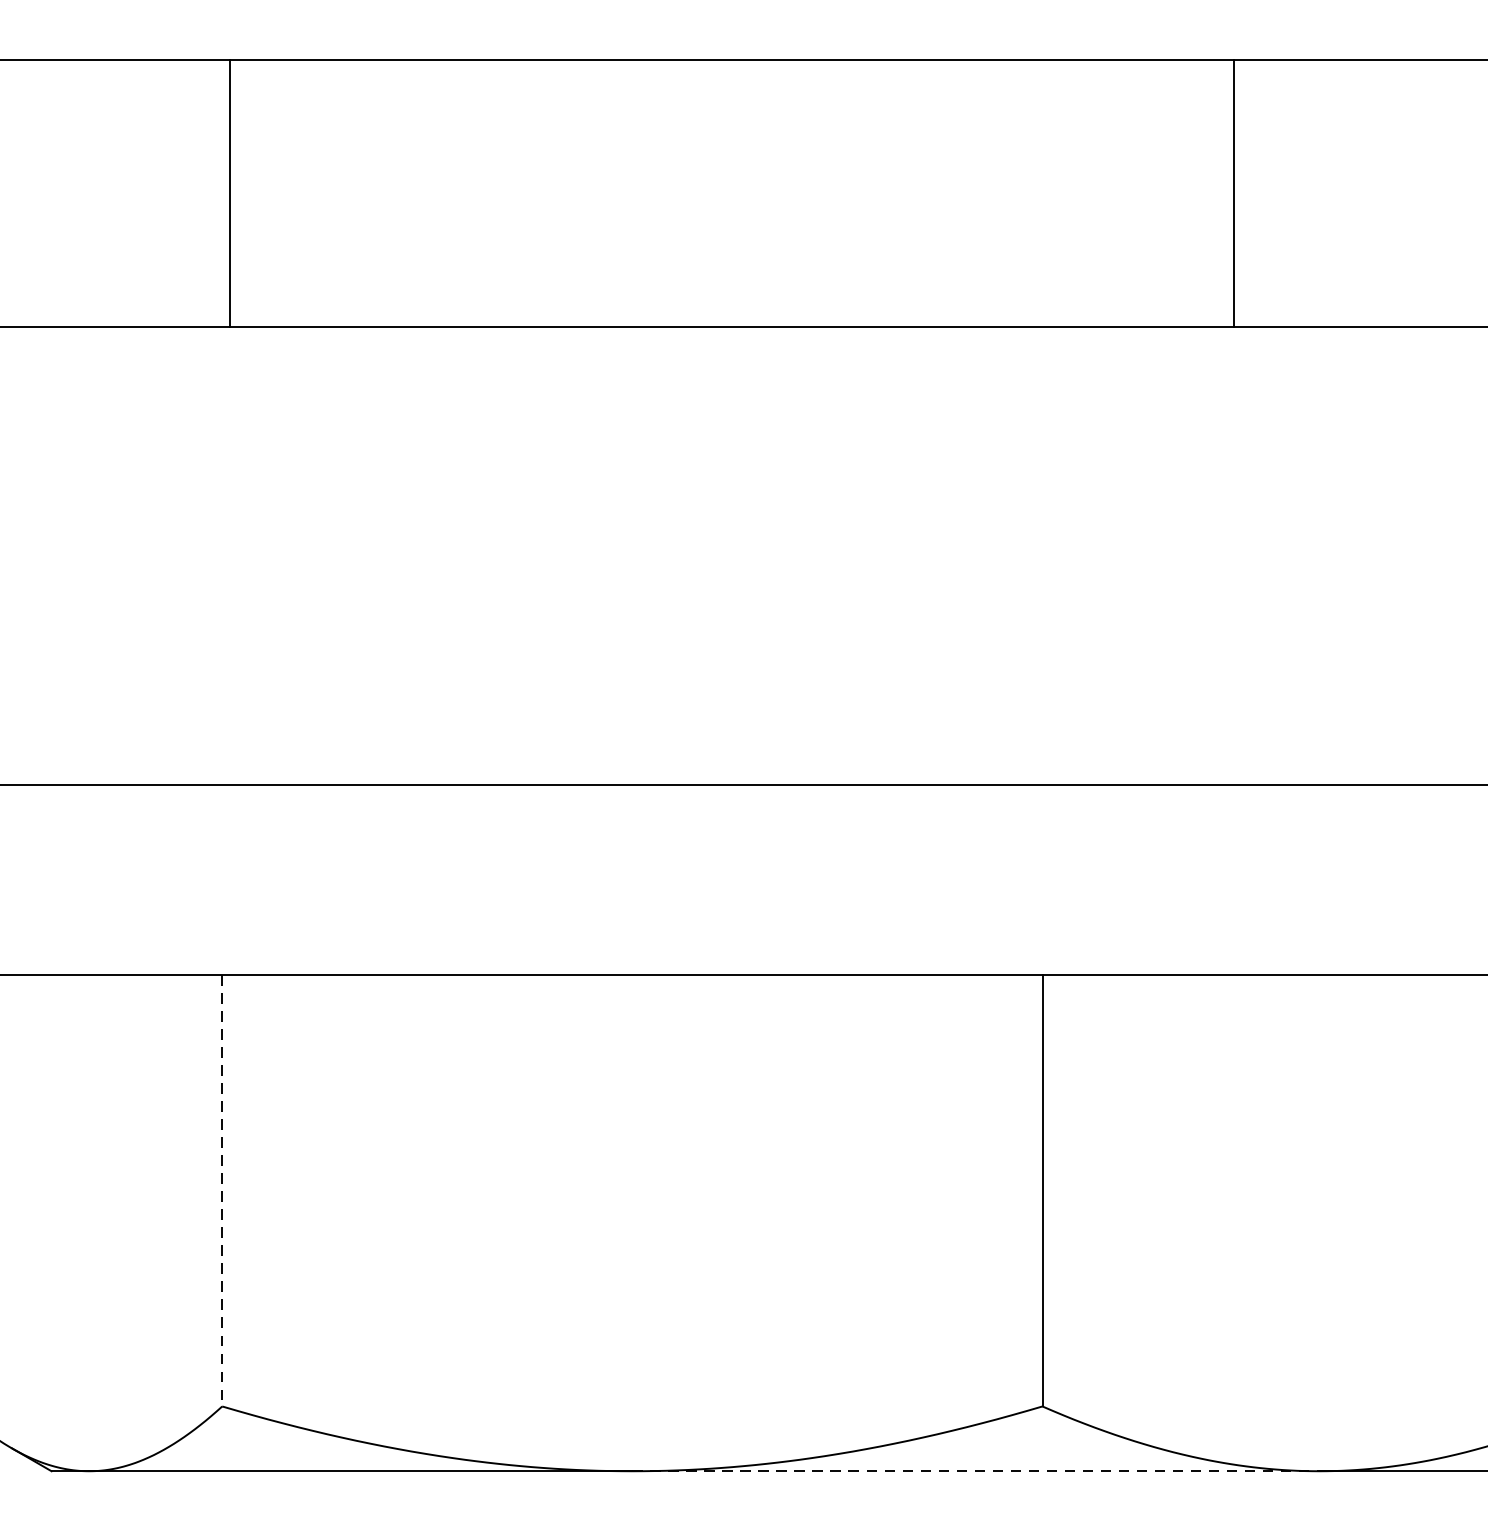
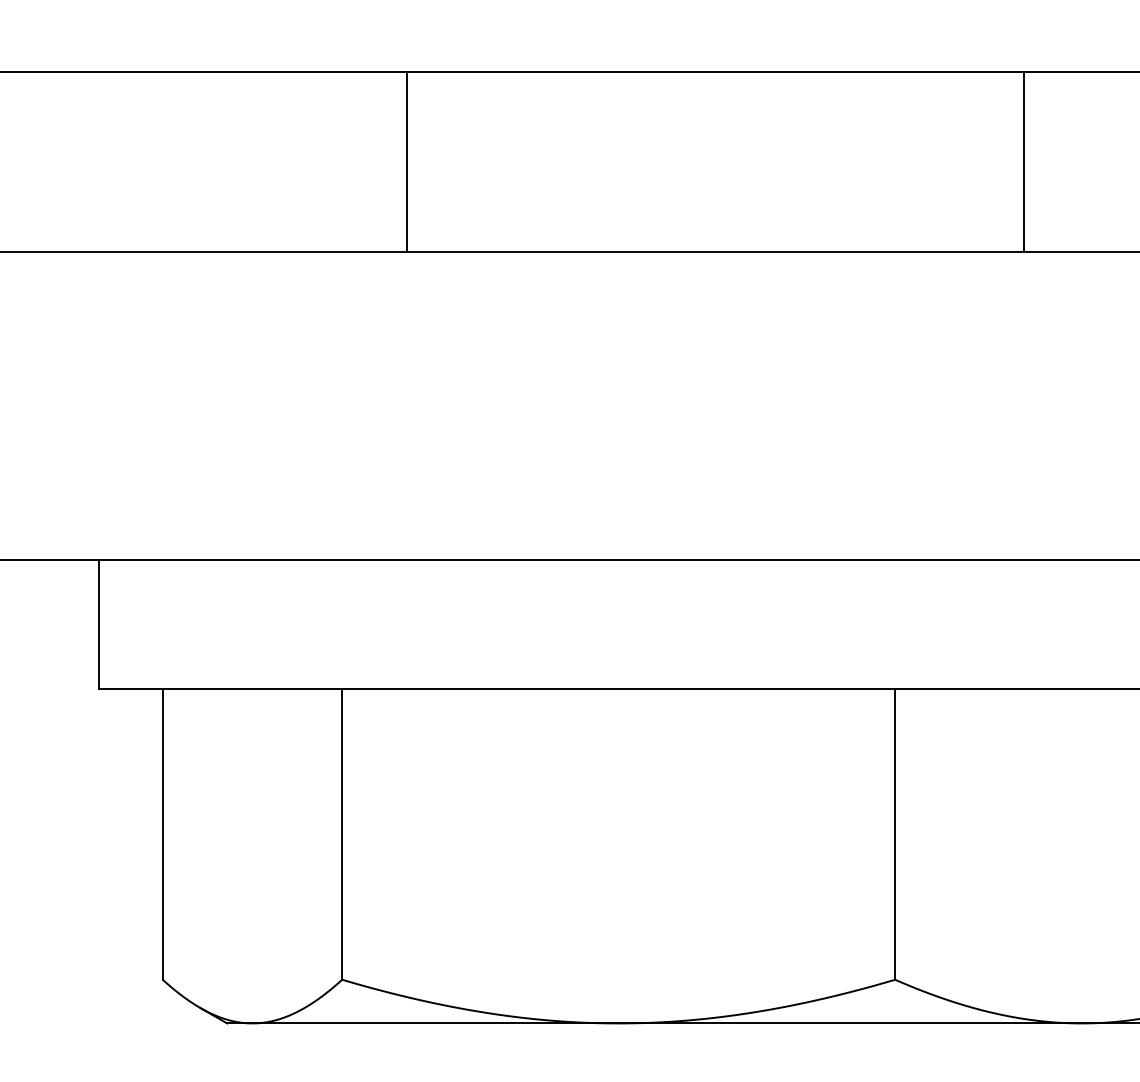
line: (230, 192) -> (407, 161), moved
line: (222, 1190) -> (342, 834), dashed -> solid
line: (976, 1471) -> (850, 1023), dashed -> solid

